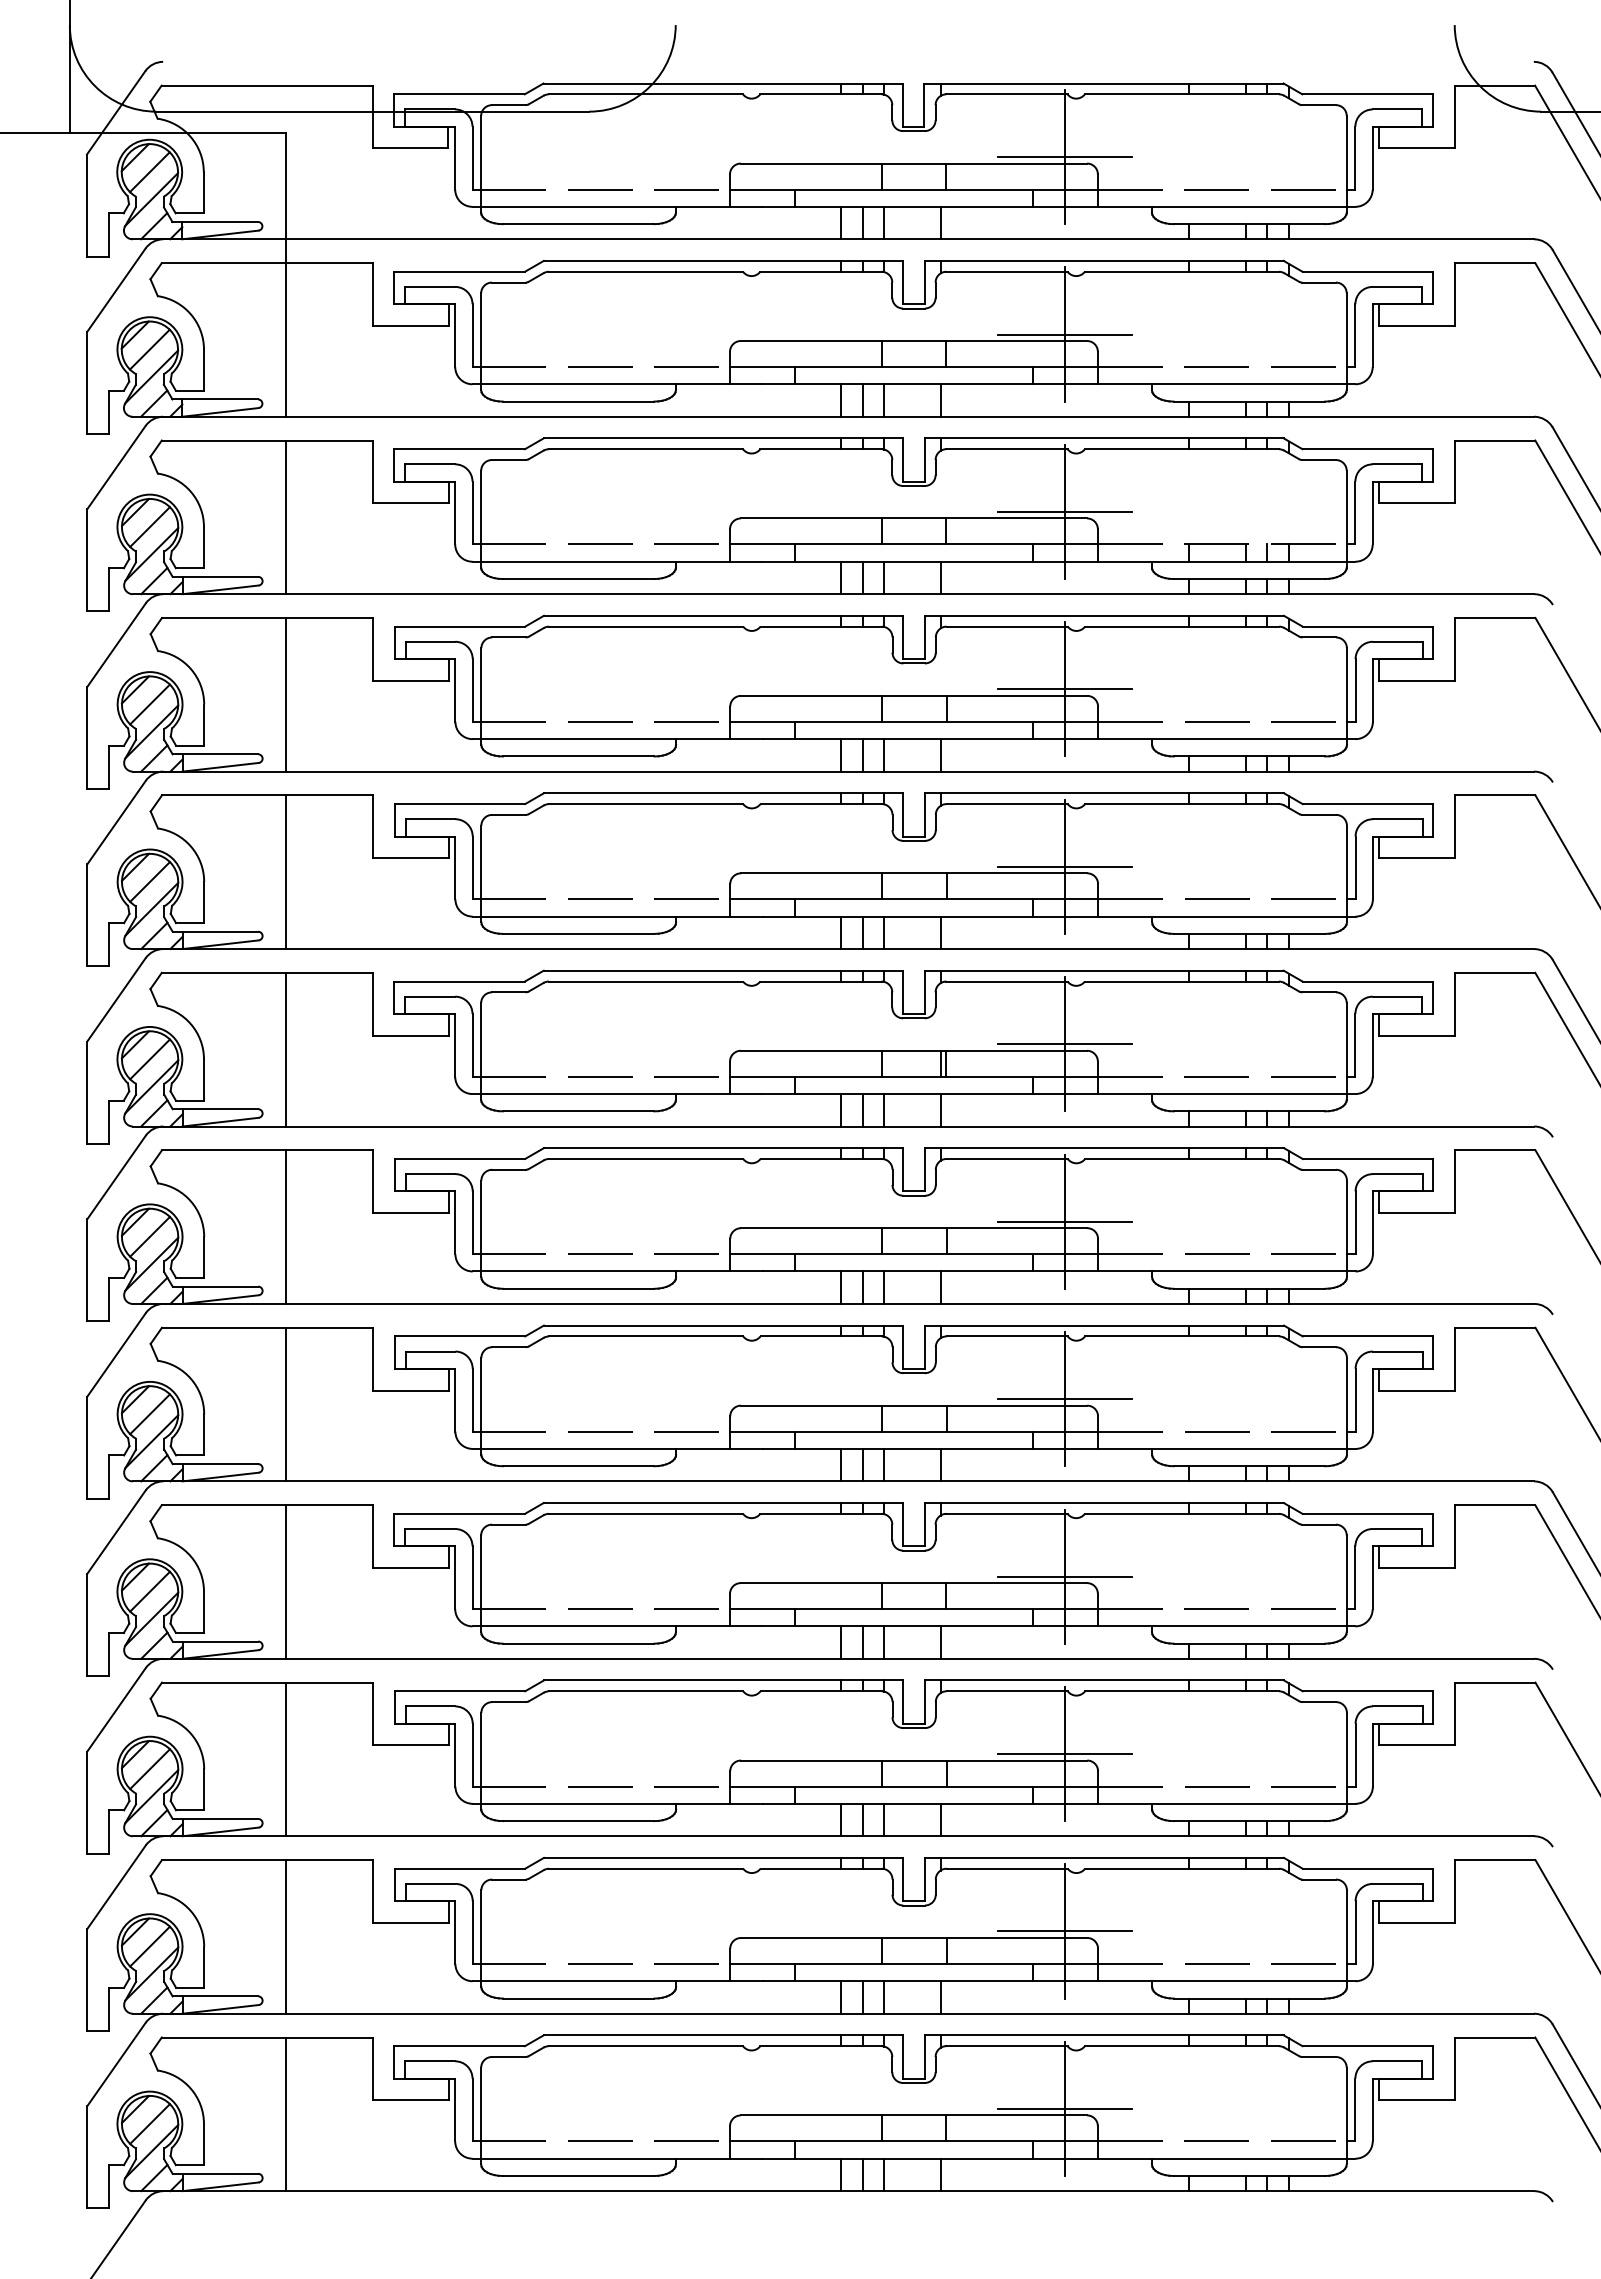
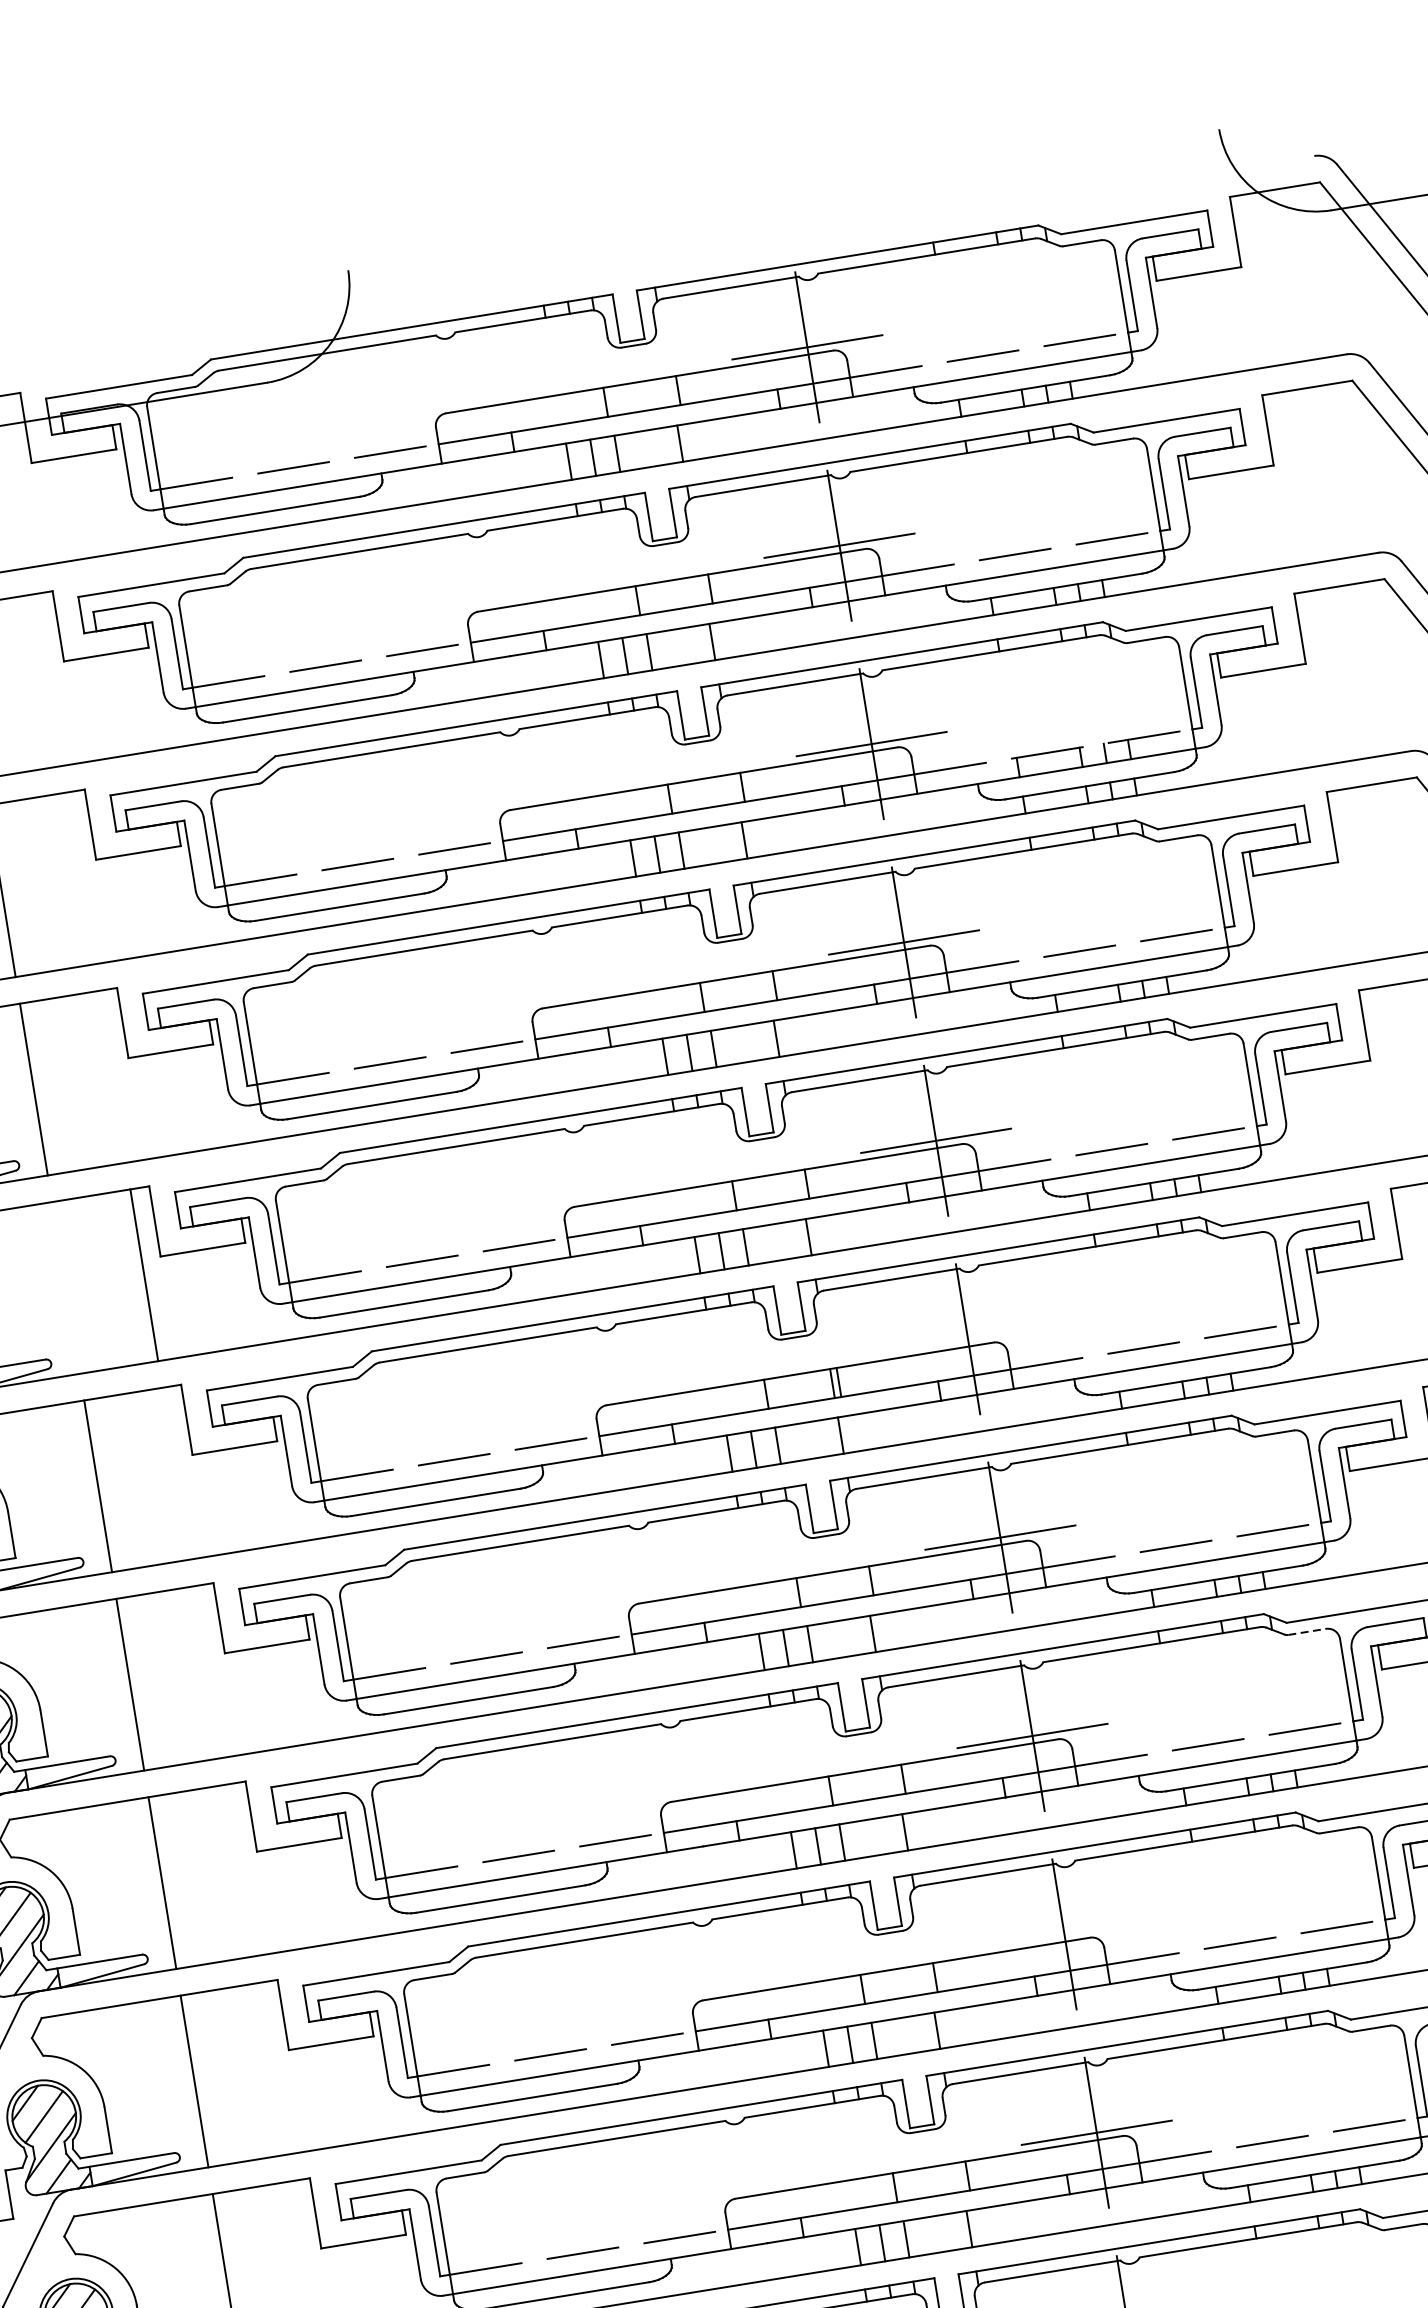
line: (286, 872) -> (144, 1275), moved
line: (1064, 1044) -> (967, 1339), removed
line: (1319, 1347) -> (1307, 1632), solid -> dashed
line: (1064, 1576) -> (1063, 1934), removed

